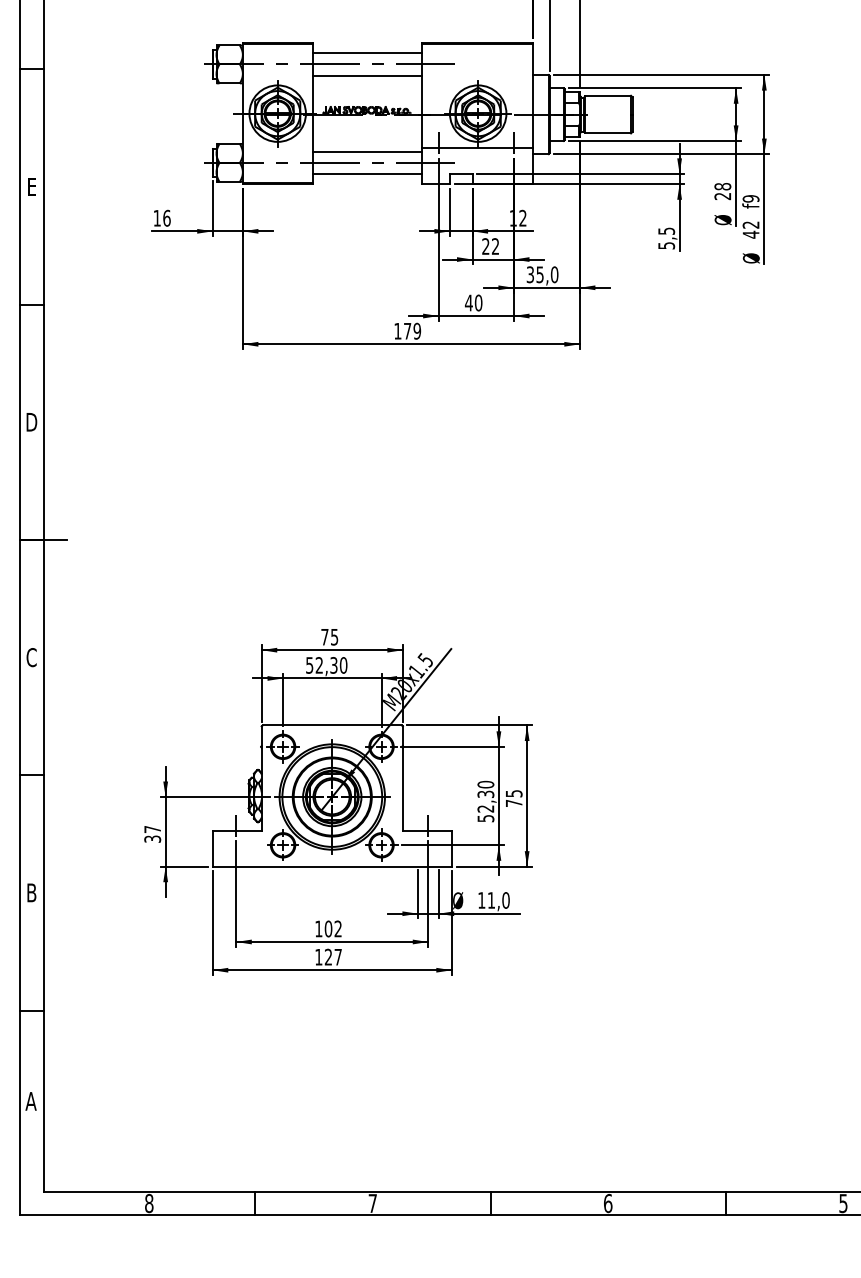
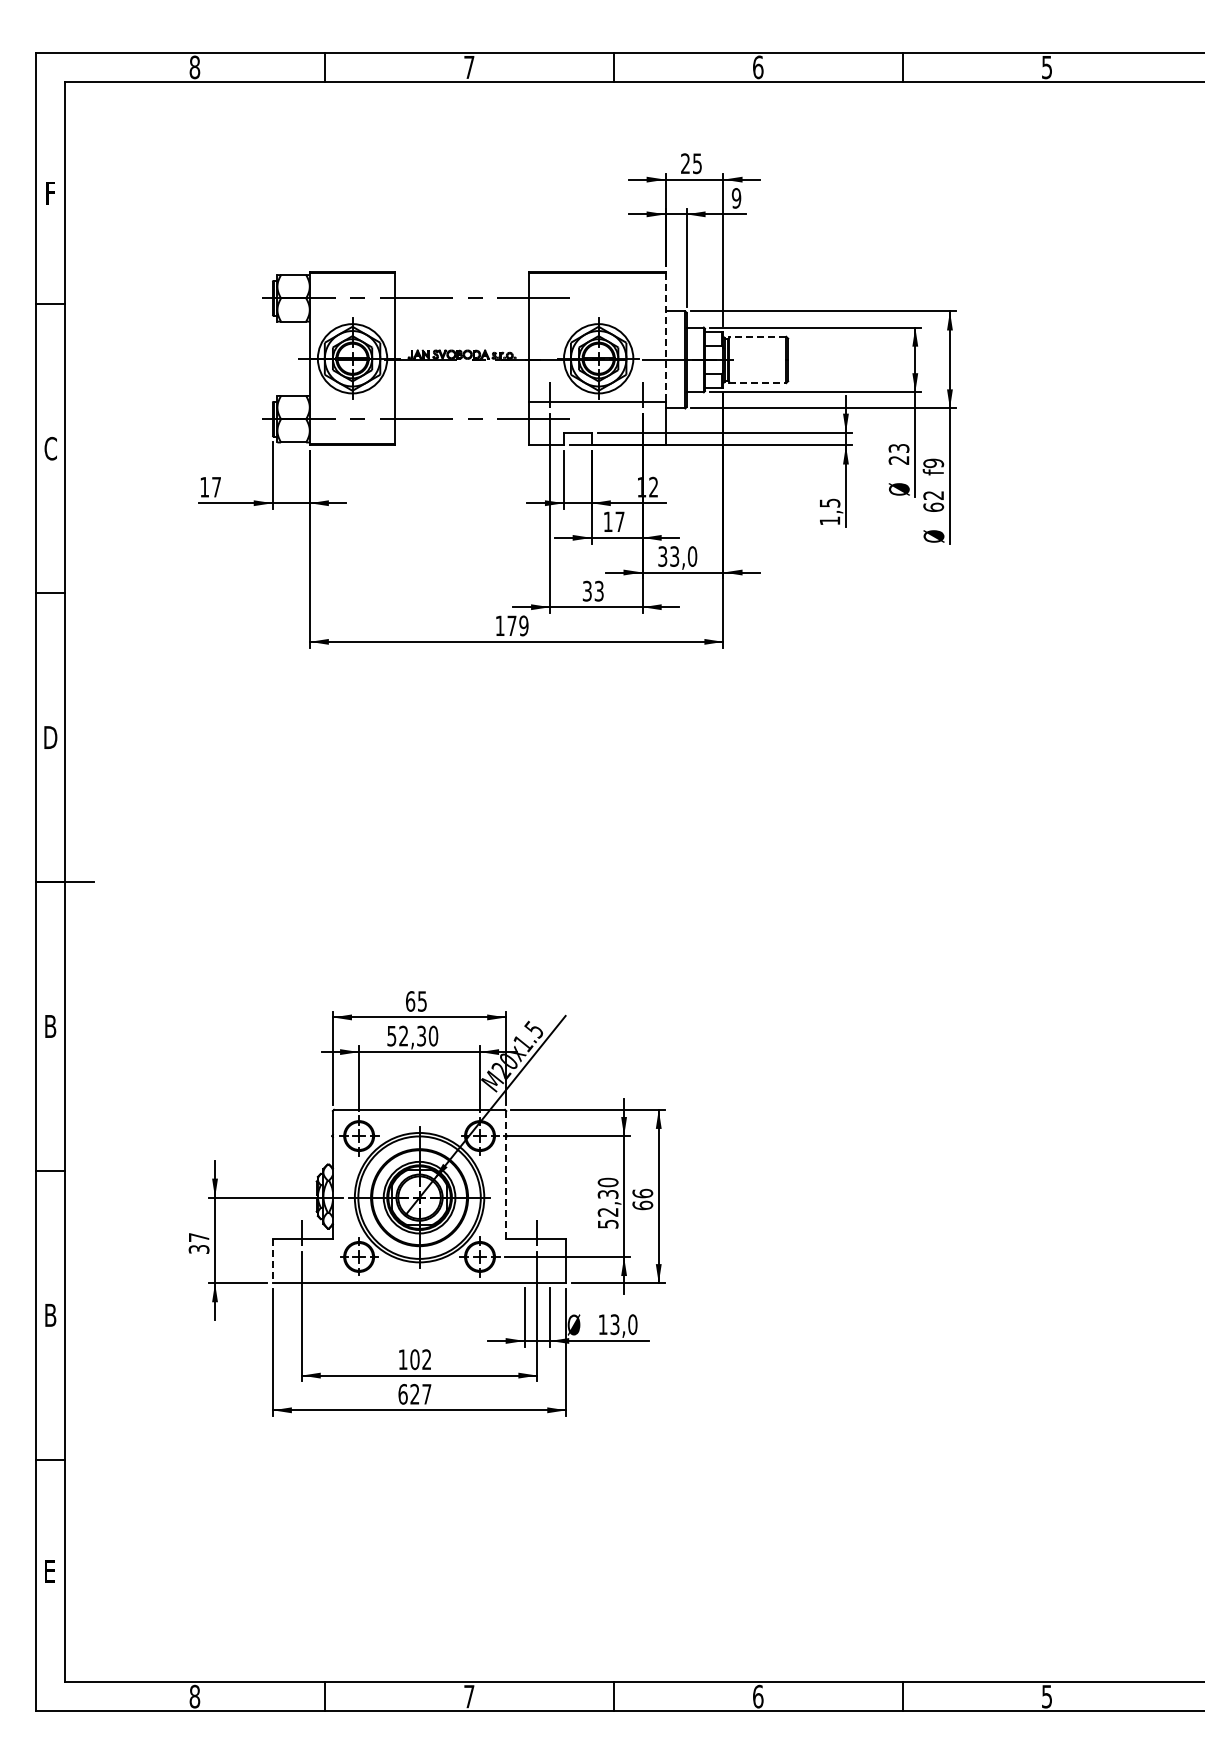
line: (367, 53) -> (462, 284), removed
line: (367, 75) -> (462, 312), removed
line: (607, 95) -> (757, 336), solid -> dashed
line: (532, 96) -> (665, 337), solid -> dashed
line: (607, 133) -> (757, 383), solid -> dashed
line: (367, 151) -> (462, 405), removed
line: (367, 174) -> (462, 433), removed
text: (31, 186) -> (50, 448), E -> C
text: (722, 186) -> (898, 448), 28 -> 23
text: (166, 217) -> (216, 486), 16 -> 17
text: (750, 234) -> (933, 507), 42 -> 62
text: (667, 245) -> (830, 520), 5,5 -> 1,5
text: (490, 246) -> (613, 521), 22 -> 17
text: (539, 274) -> (674, 556), 35,0 -> 33,0
text: (473, 302) -> (592, 590), 40 -> 33
text: (324, 637) -> (410, 1001), 75 -> 65
text: (31, 657) -> (50, 1026), C -> B
line: (403, 778) -> (506, 1175), solid -> dashed
text: (513, 798) -> (642, 1199), 75 -> 66
line: (212, 849) -> (272, 1261), solid -> dashed
text: (491, 900) -> (614, 1324), 11,0 -> 13,0
text: (318, 957) -> (402, 1394), 127 -> 627
text: (30, 1100) -> (49, 1570), A -> E

